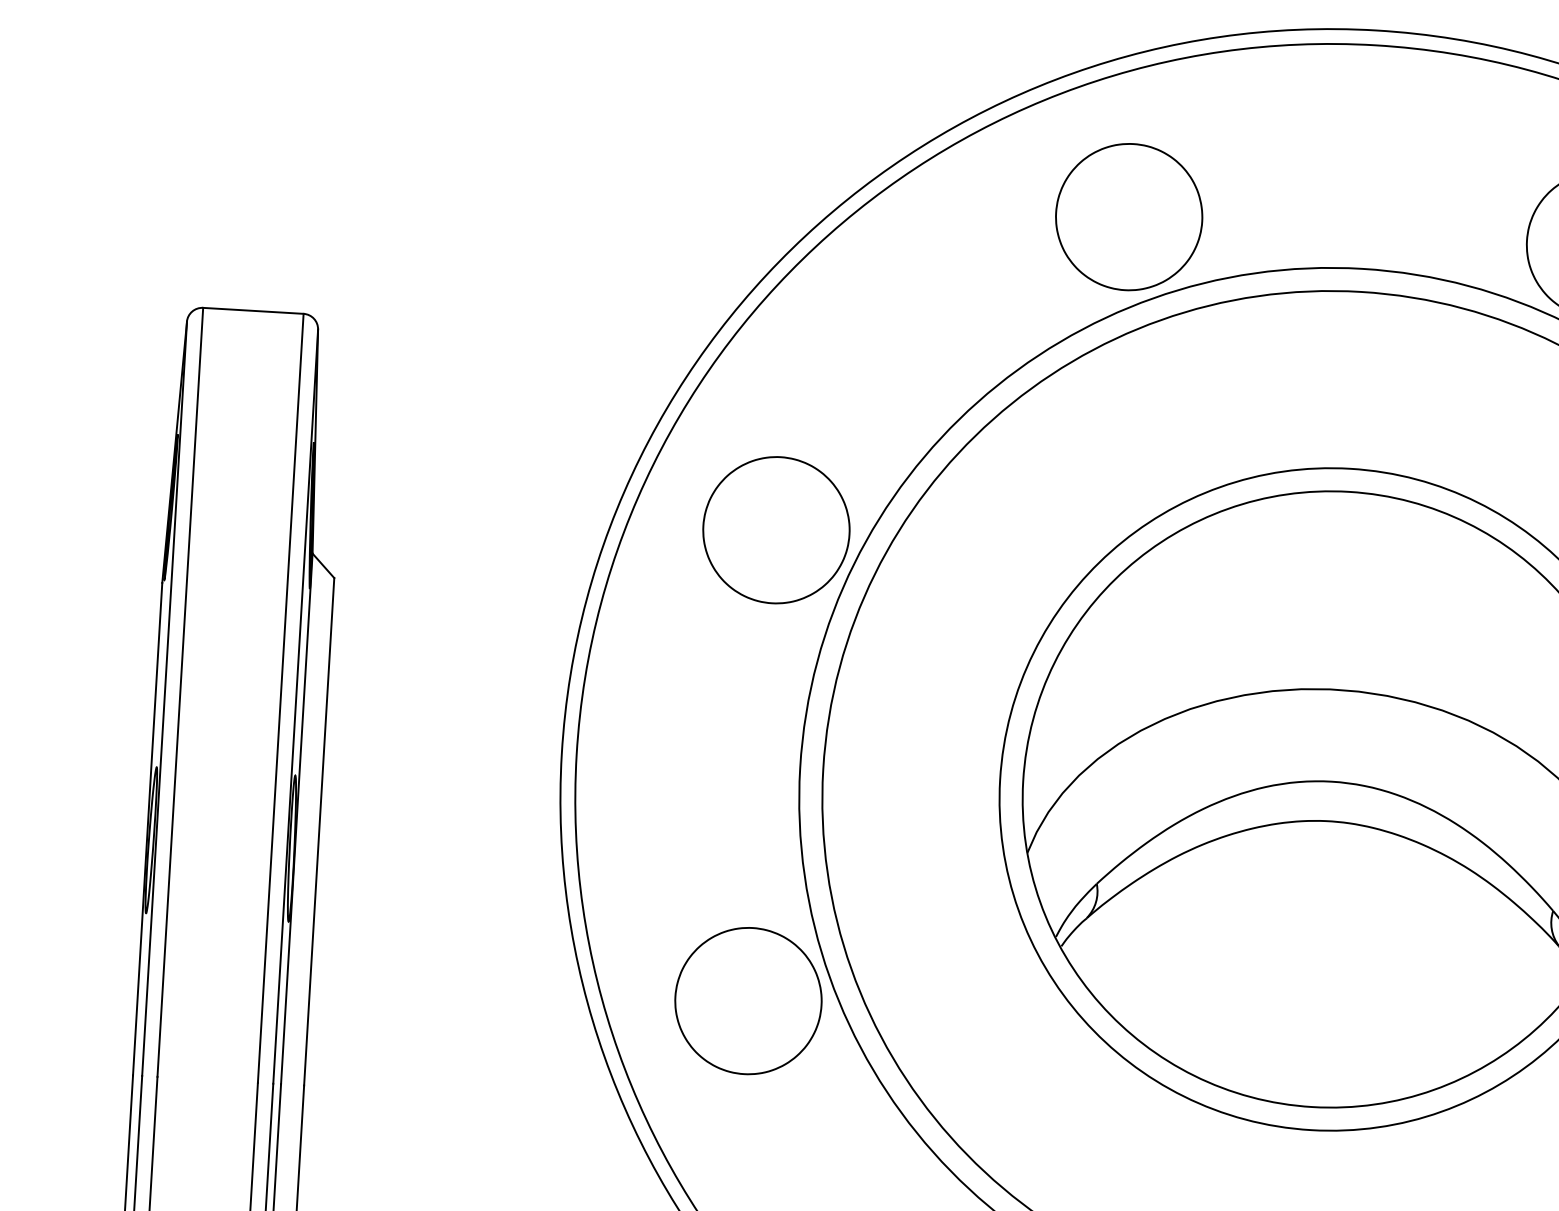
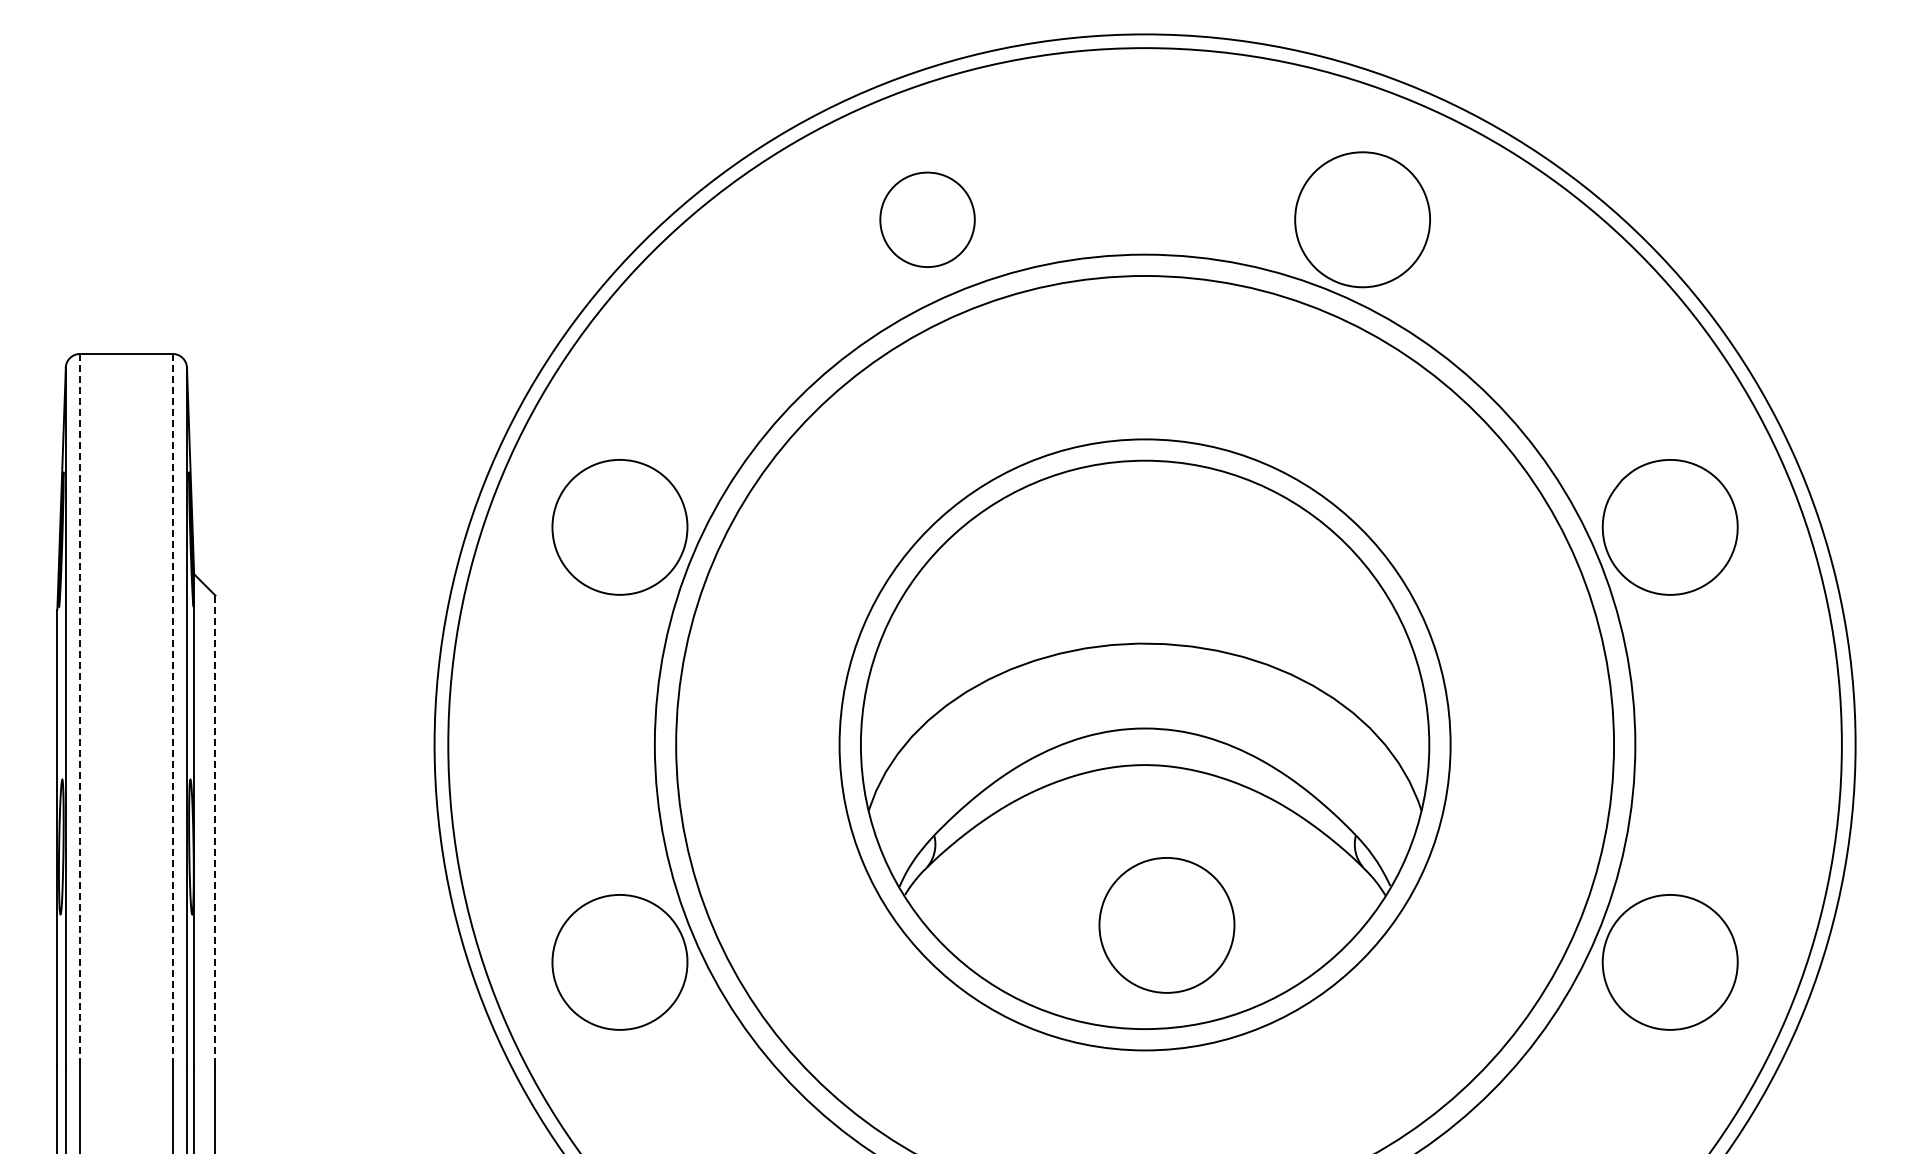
part: (1129, 216) -> (927, 219), size x0.7
line: (179, 692) -> (79, 709), solid -> dashed
line: (280, 698) -> (172, 709), solid -> dashed
line: (319, 832) -> (215, 830), solid -> dashed
part: (1342, 996) -> (1166, 925), added

